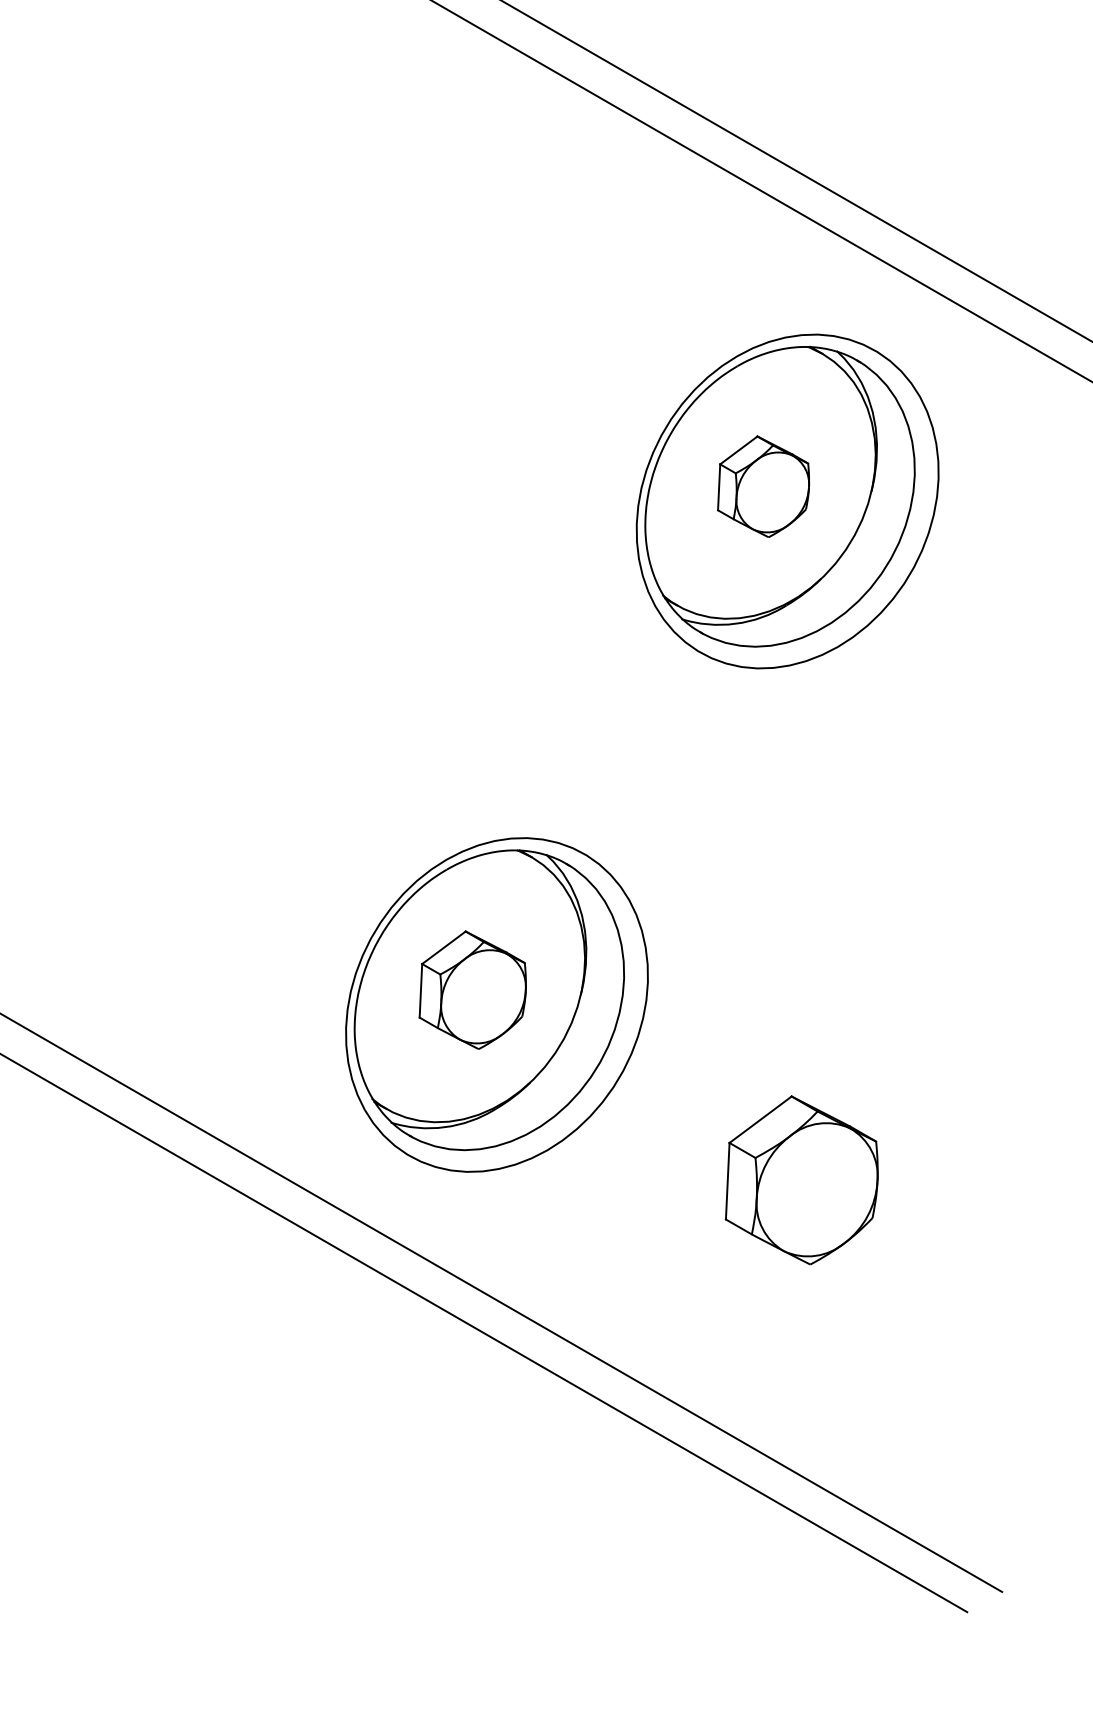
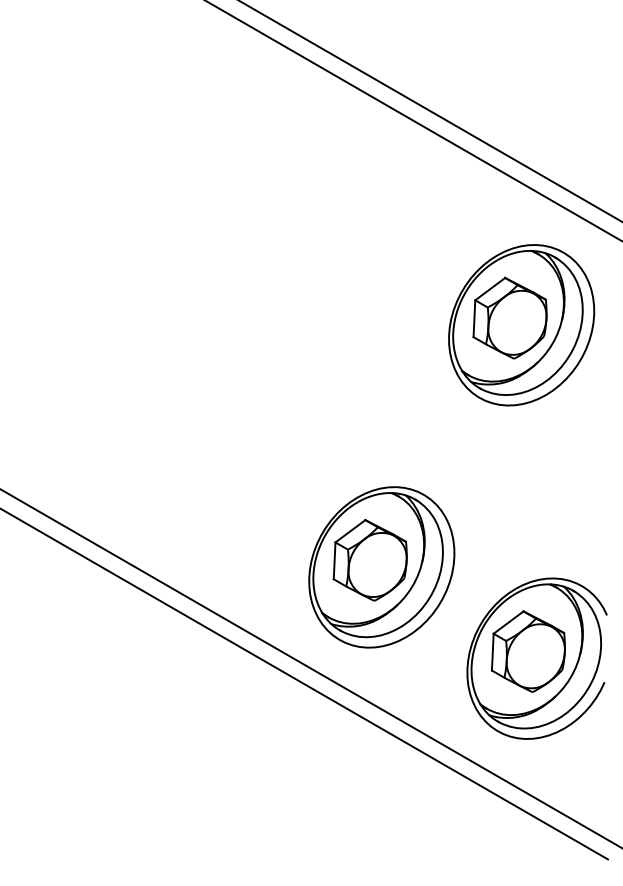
part: (762, 485) -> (509, 317), size x1.67
part: (471, 988) -> (369, 559), size x1.43
part: (818, 1194) -> (536, 658), added

